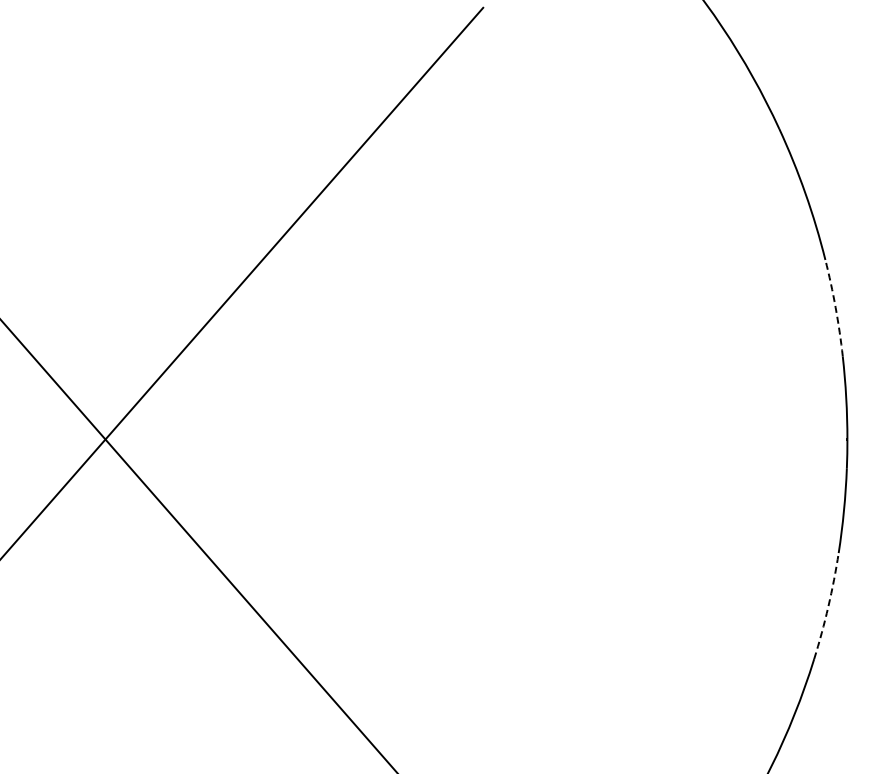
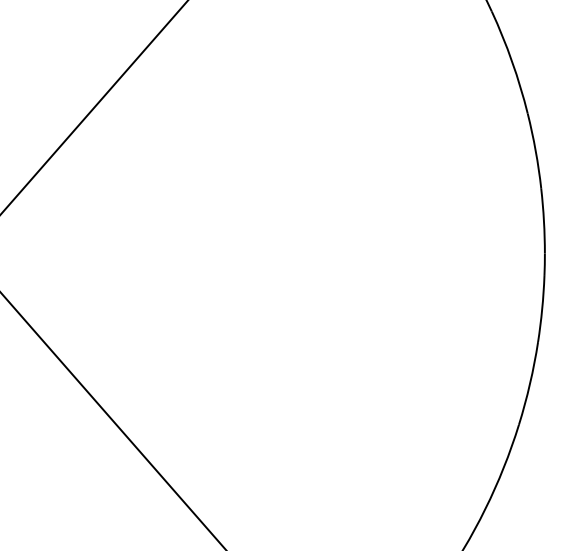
arc: (835, 307) -> (535, 150), dashed -> solid
arc: (828, 606) -> (530, 383), dashed -> solid

